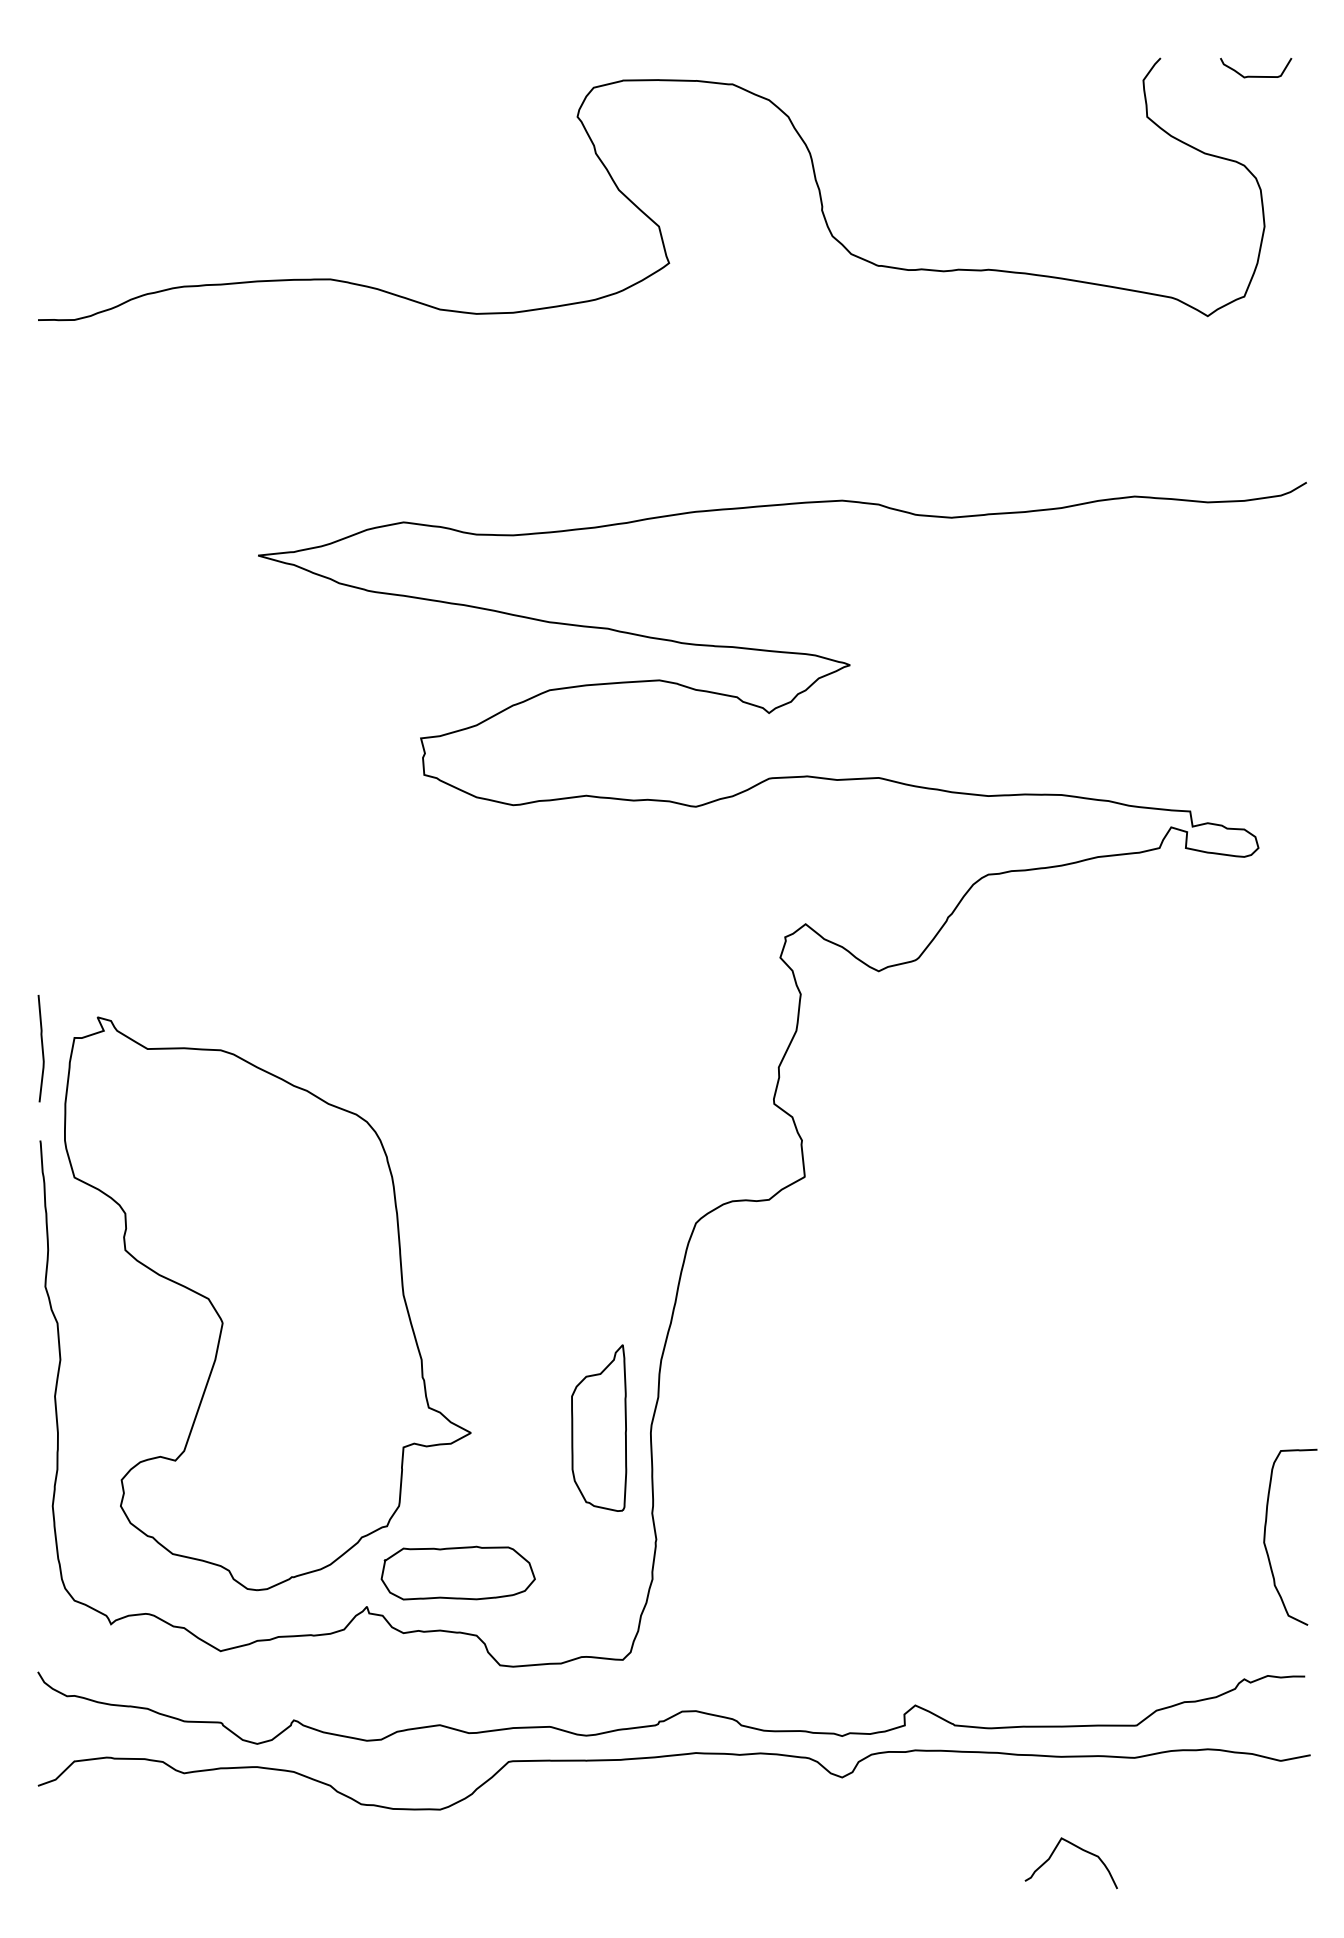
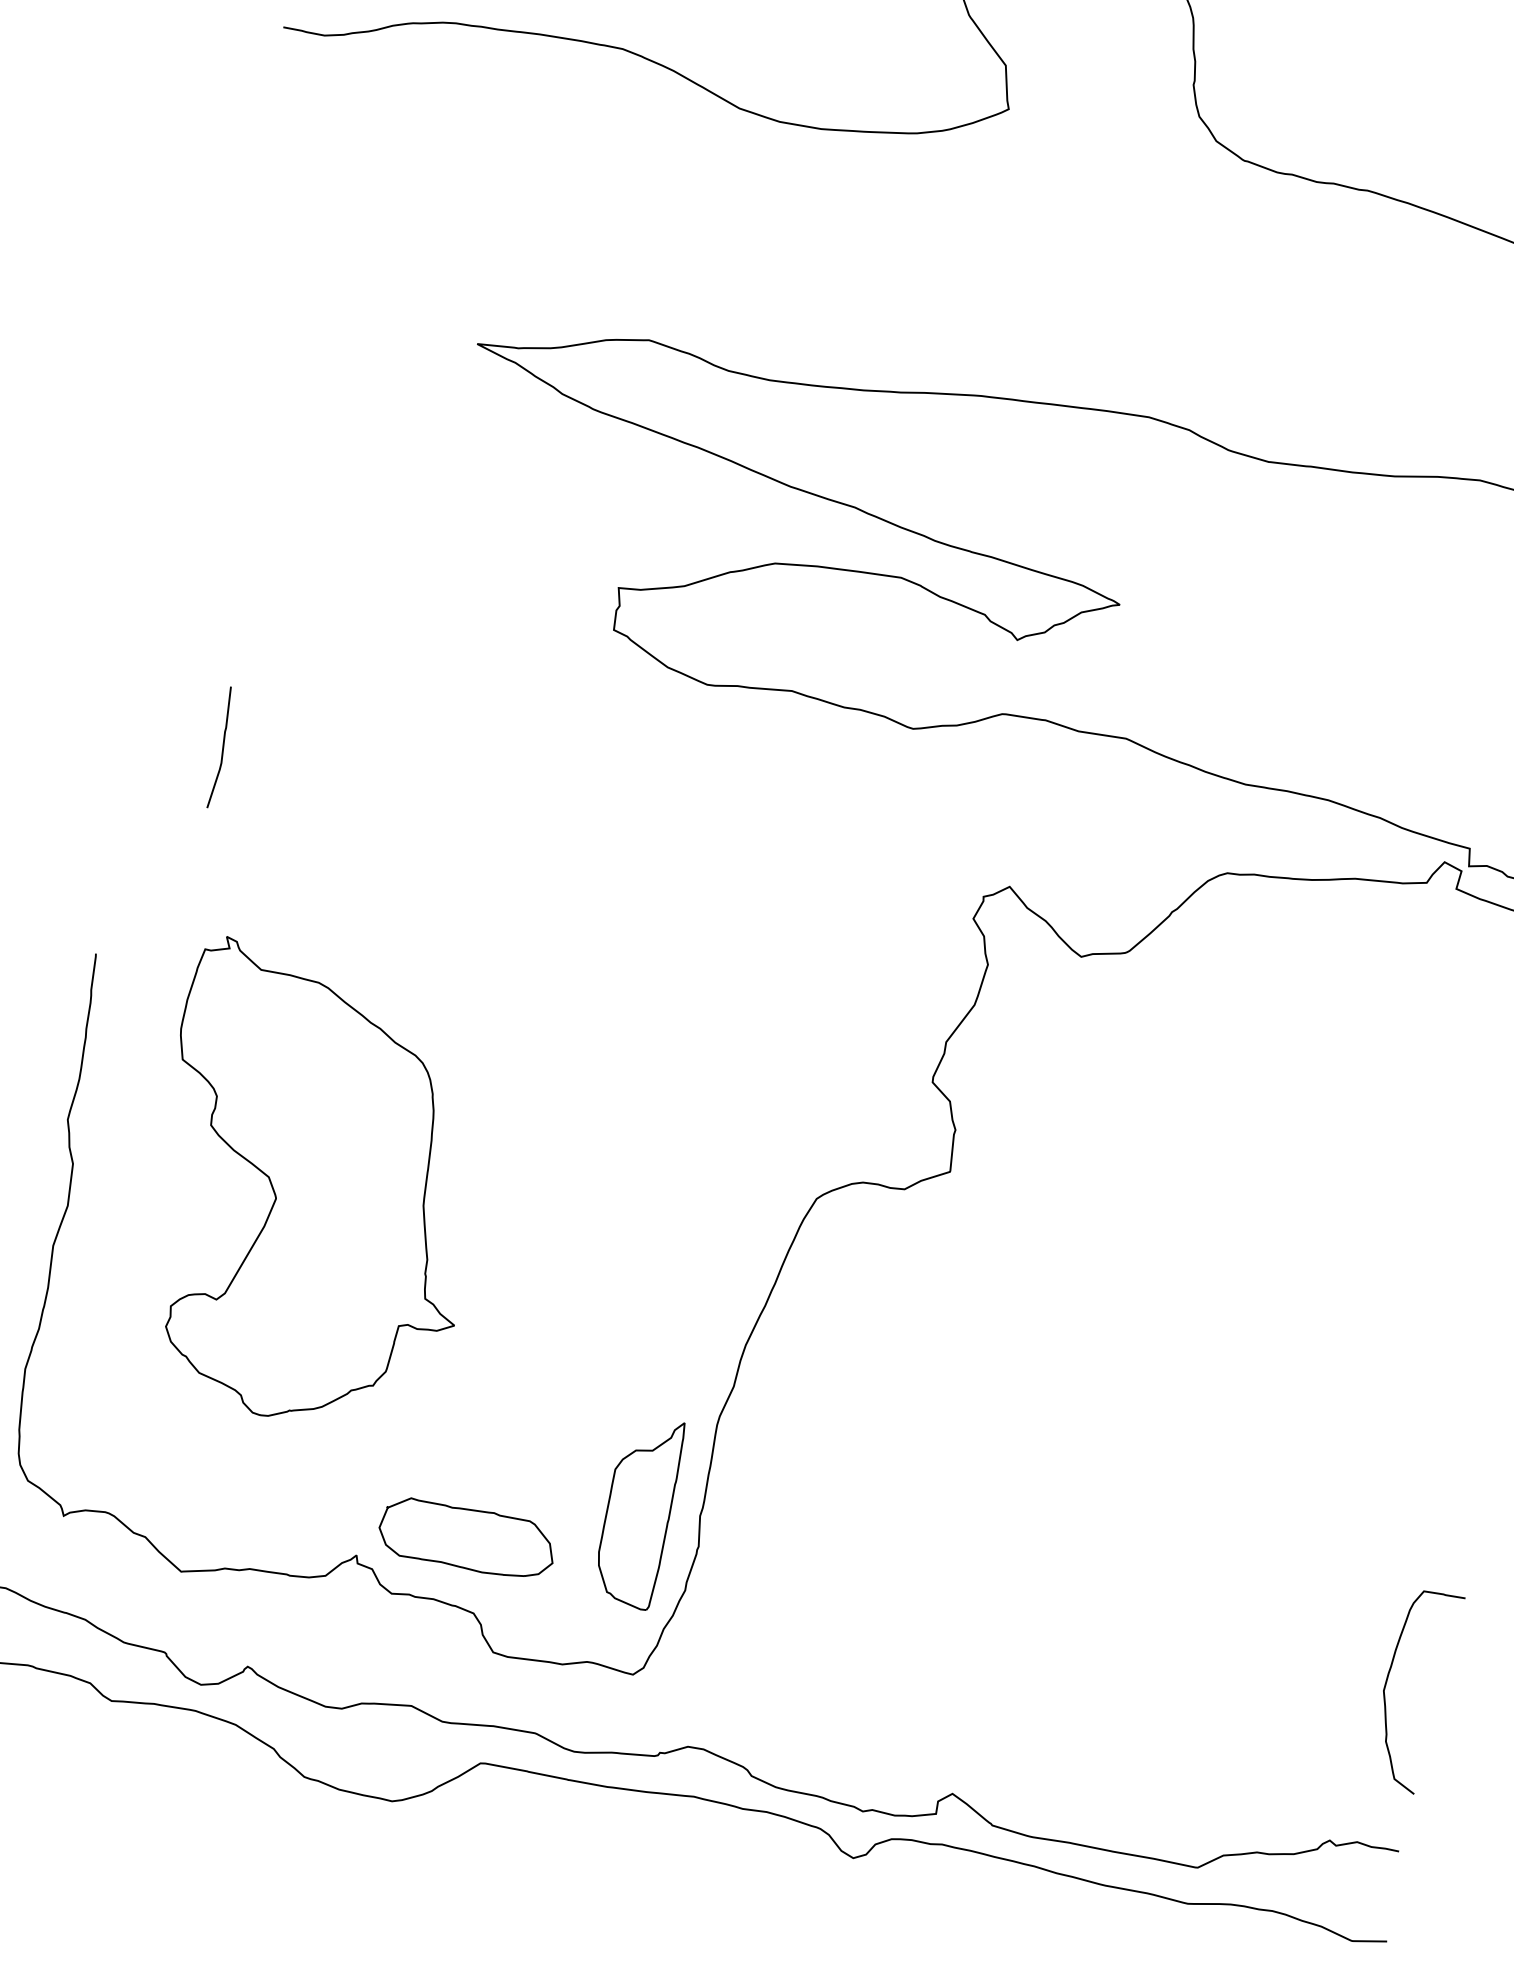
curve: (41, 1048) -> (221, 747), moved
part: (267, 1303) -> (314, 1190), size x0.7
part: (599, 1427) -> (639, 1510), moved

